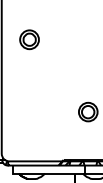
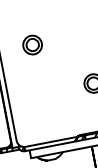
part: (29, 39) -> (32, 44), moved

